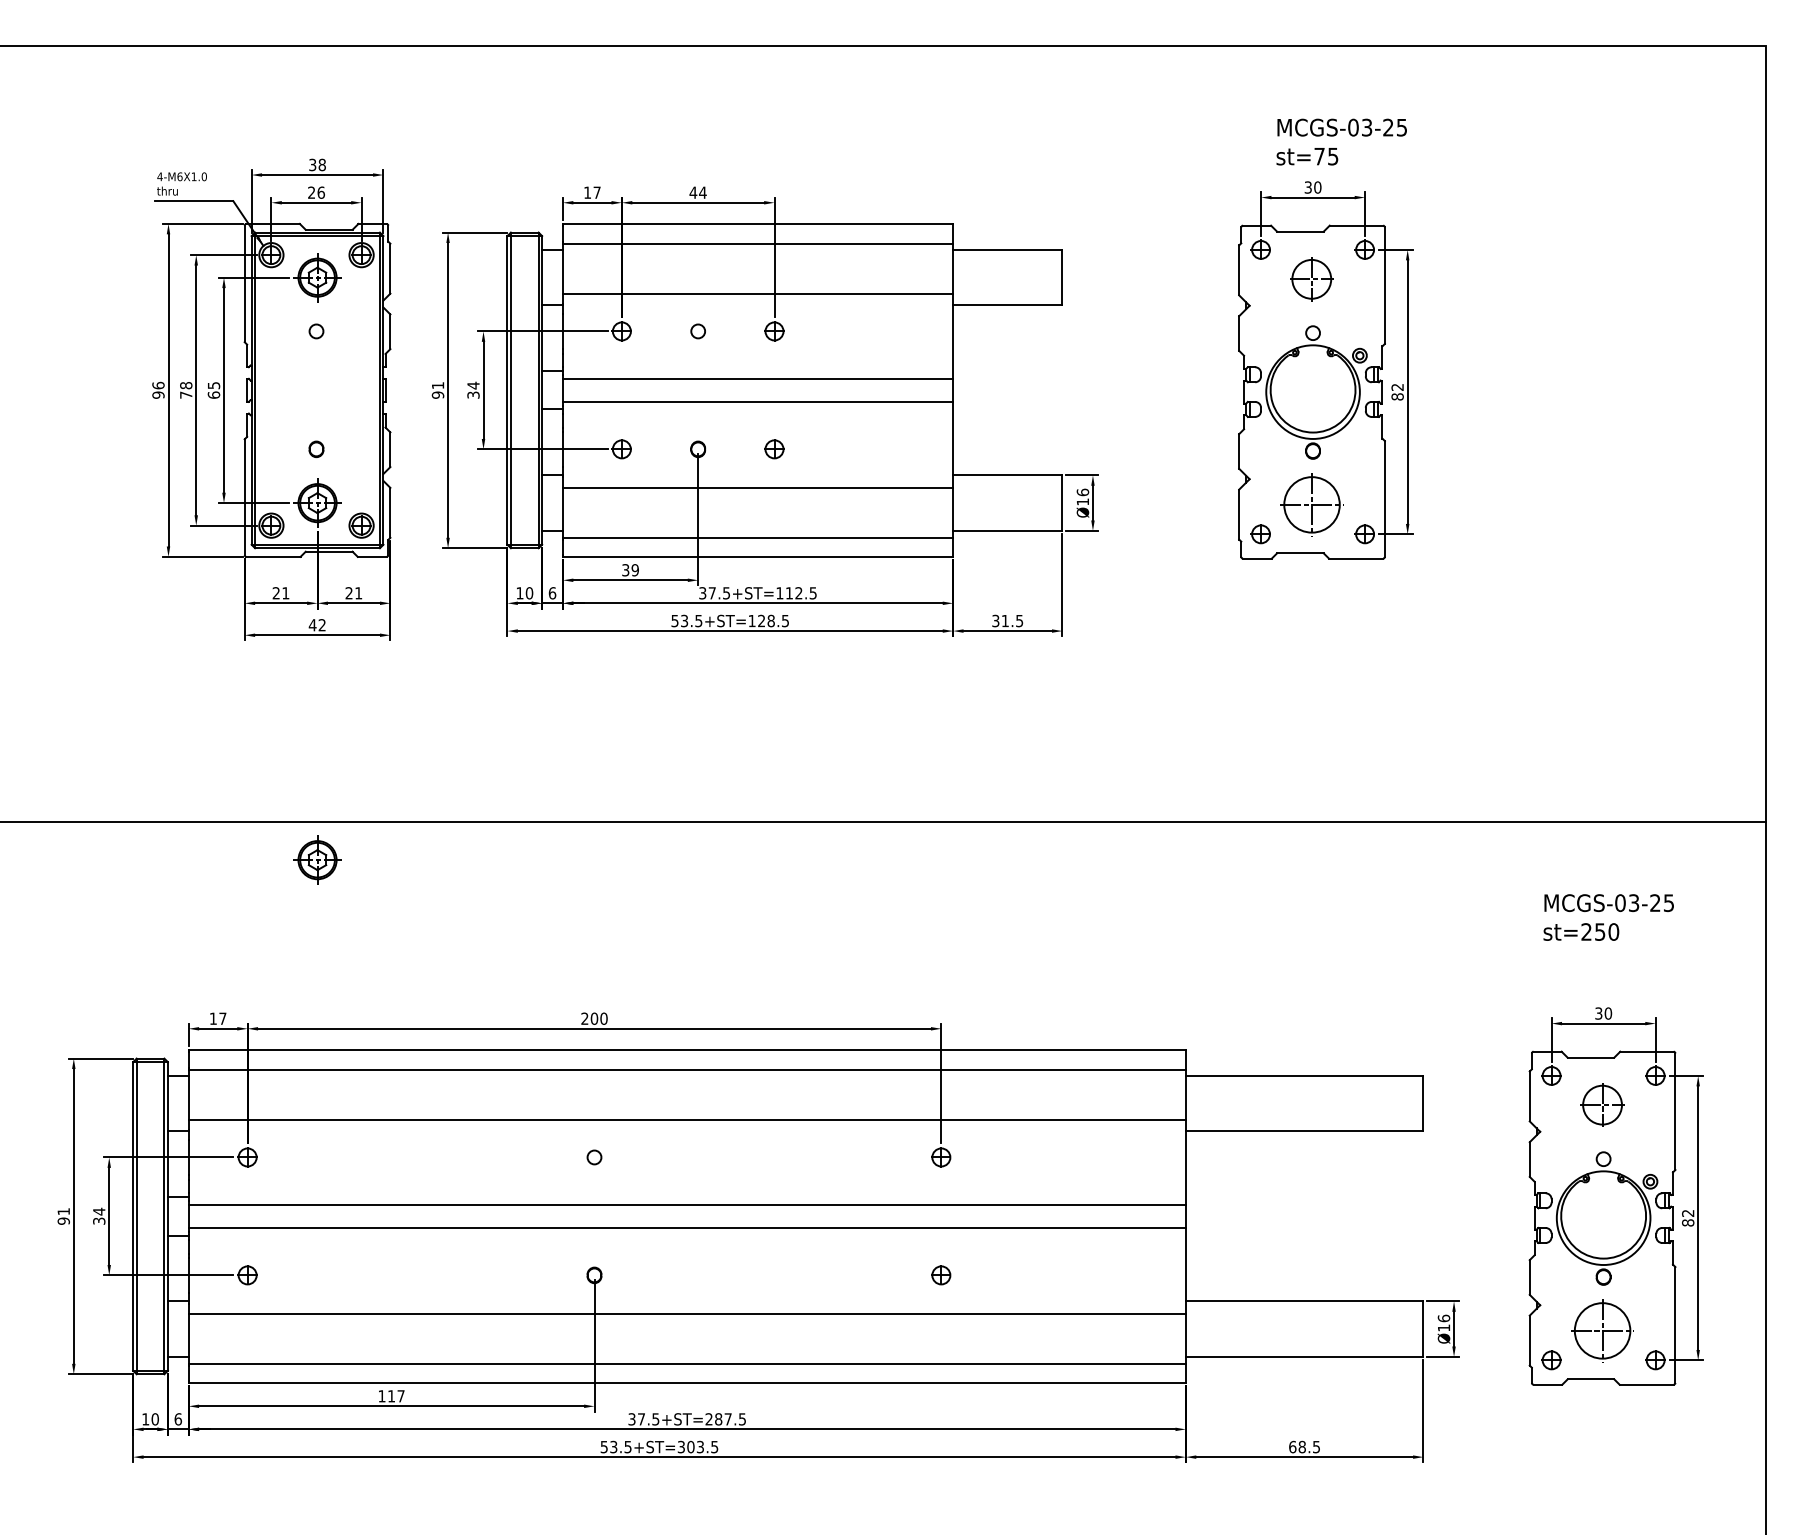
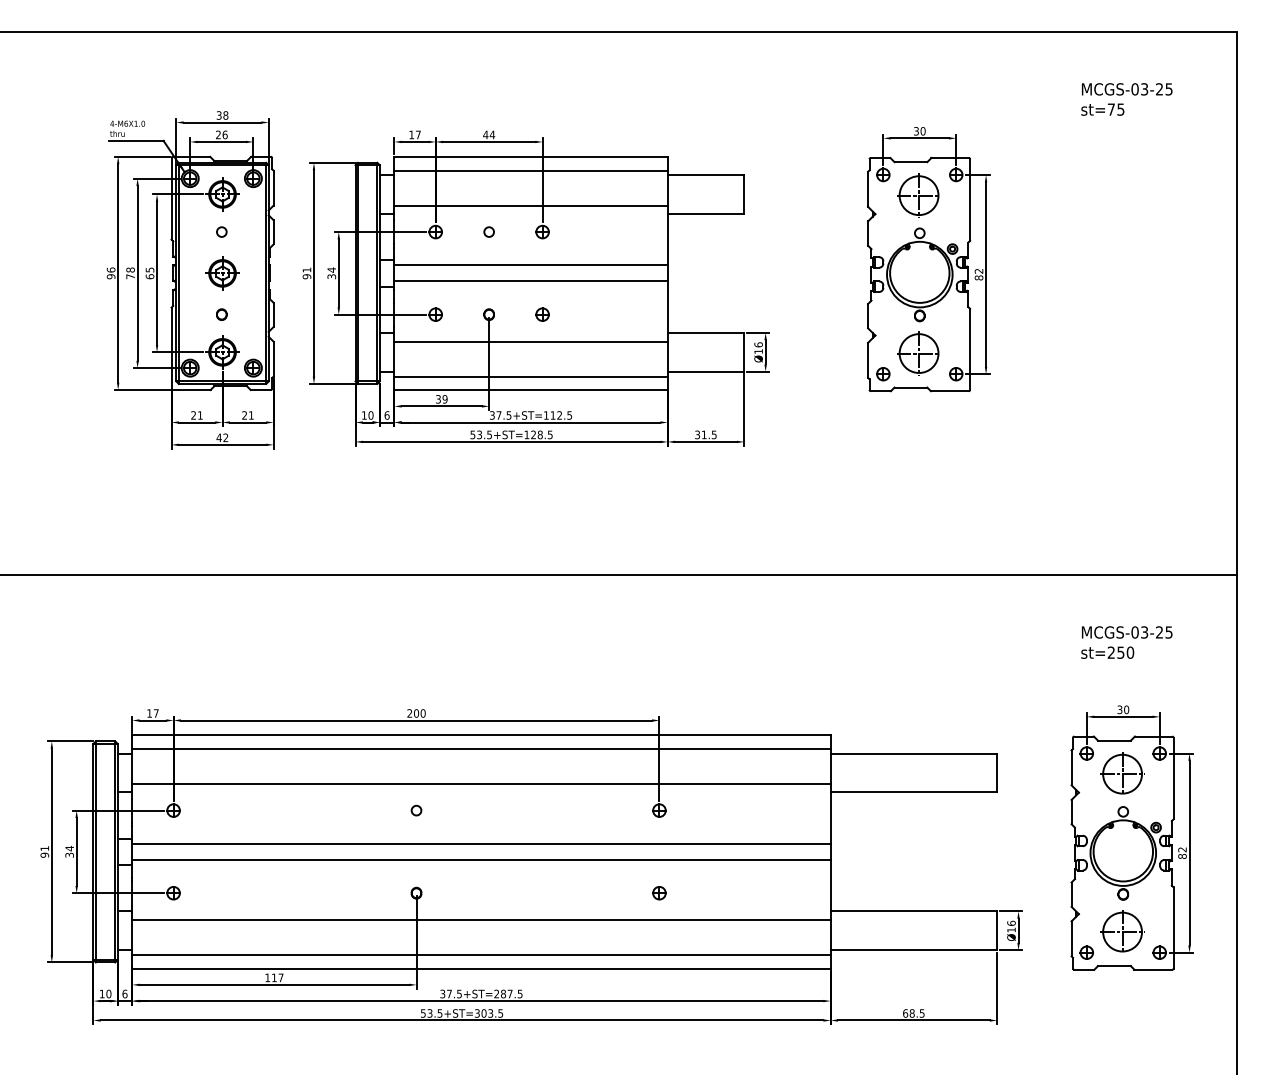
text: (1341, 142) -> (1126, 99), moved
part: (1311, 279) -> (918, 195), size x1.43
part: (317, 860) -> (222, 273), moved
part: (1602, 1104) -> (1122, 773), size x1.43

